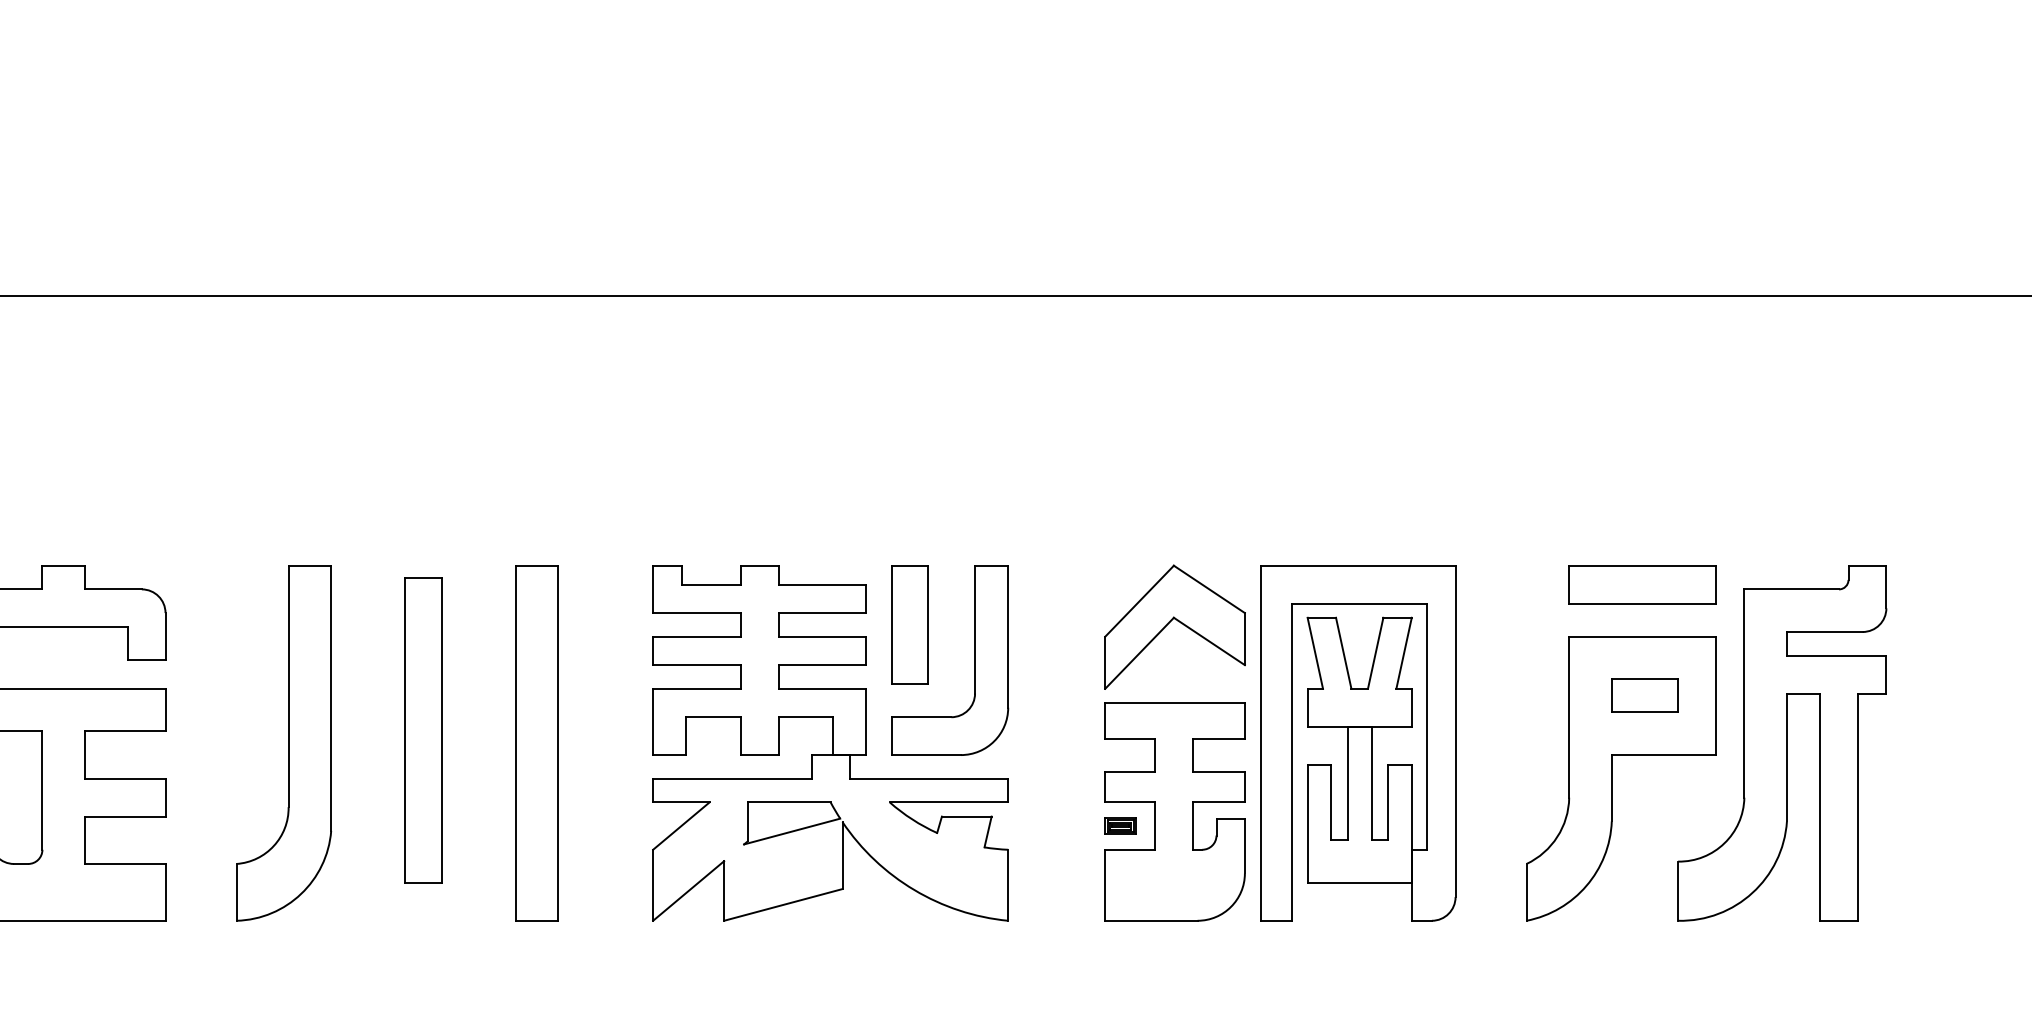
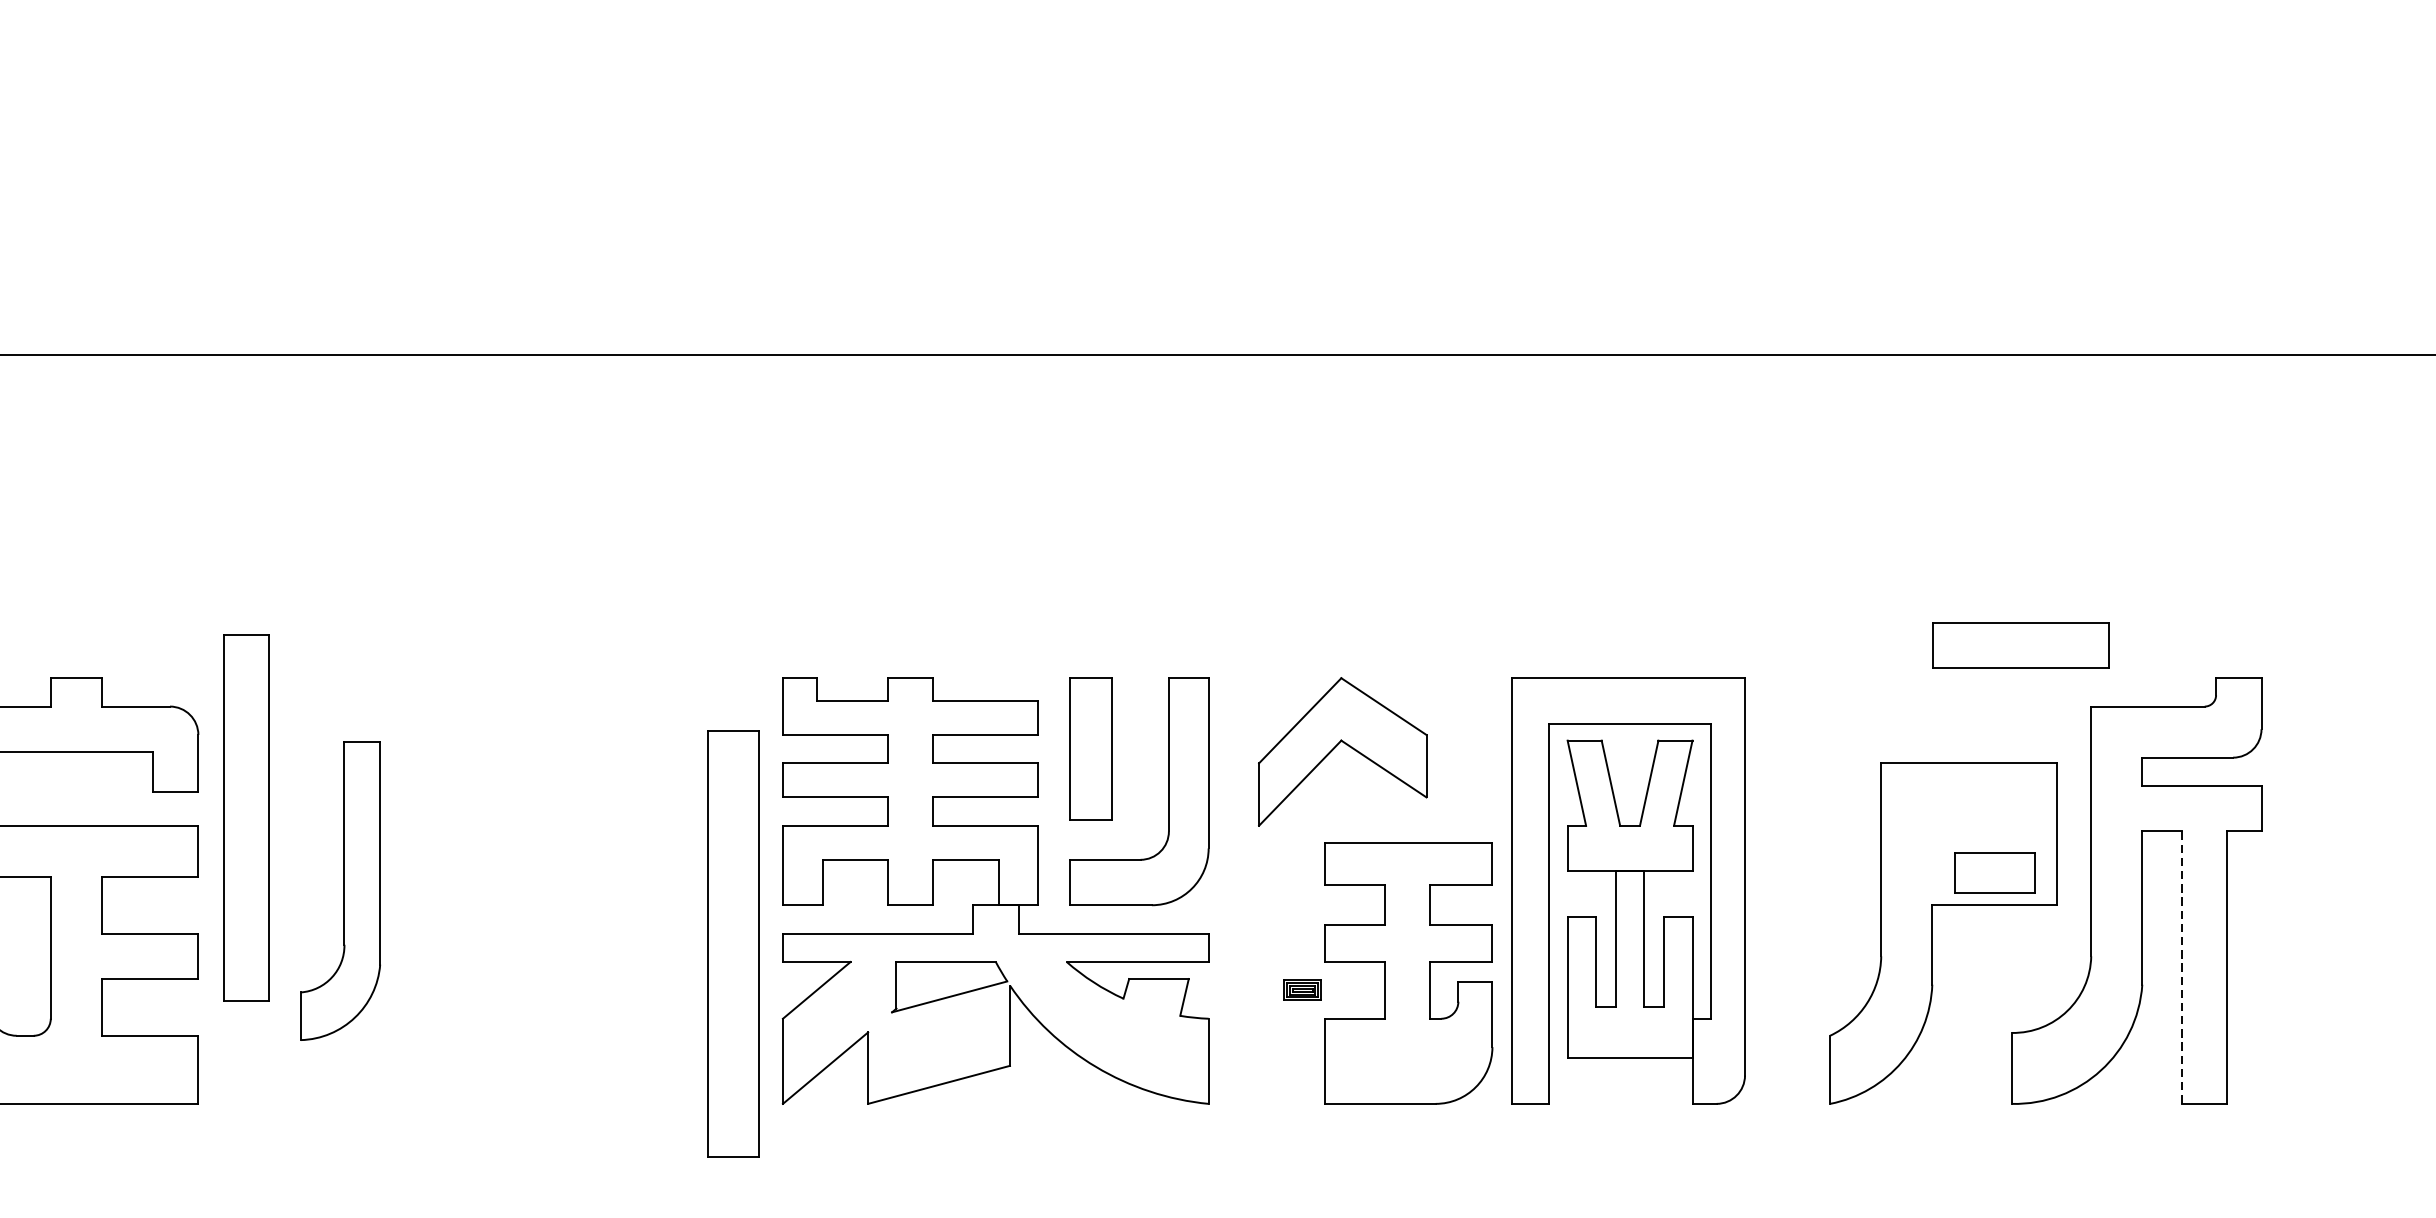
part: (1642, 584) -> (2020, 645), moved
part: (1174, 626) -> (1342, 751), moved
part: (1644, 695) -> (1994, 872), moved
part: (423, 730) -> (246, 818), moved
part: (284, 743) -> (341, 891), size x0.7
part: (536, 743) -> (733, 944), moved
line: (1820, 807) -> (2182, 968), solid -> dashed
part: (1120, 825) -> (1302, 989), moved

